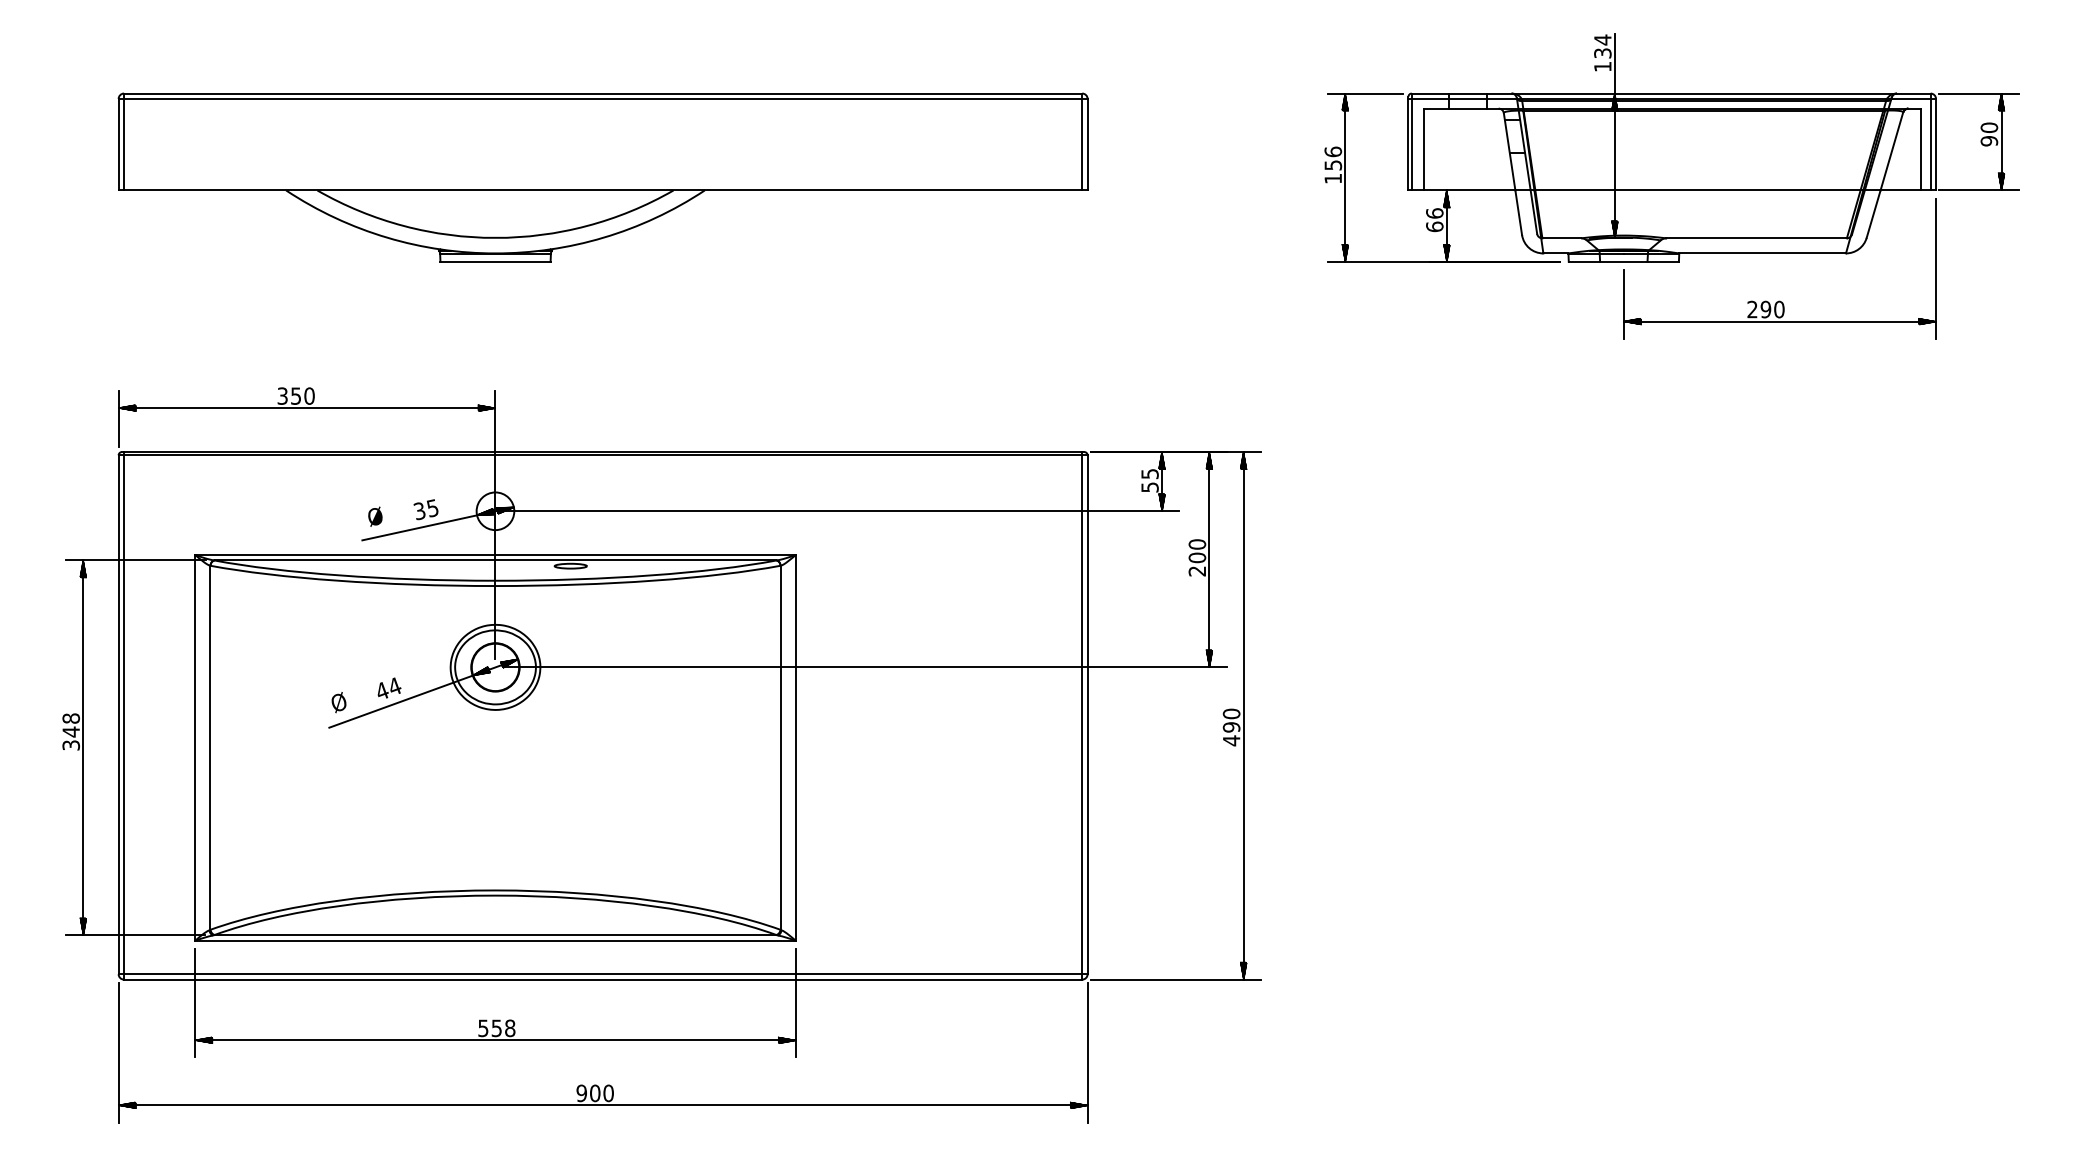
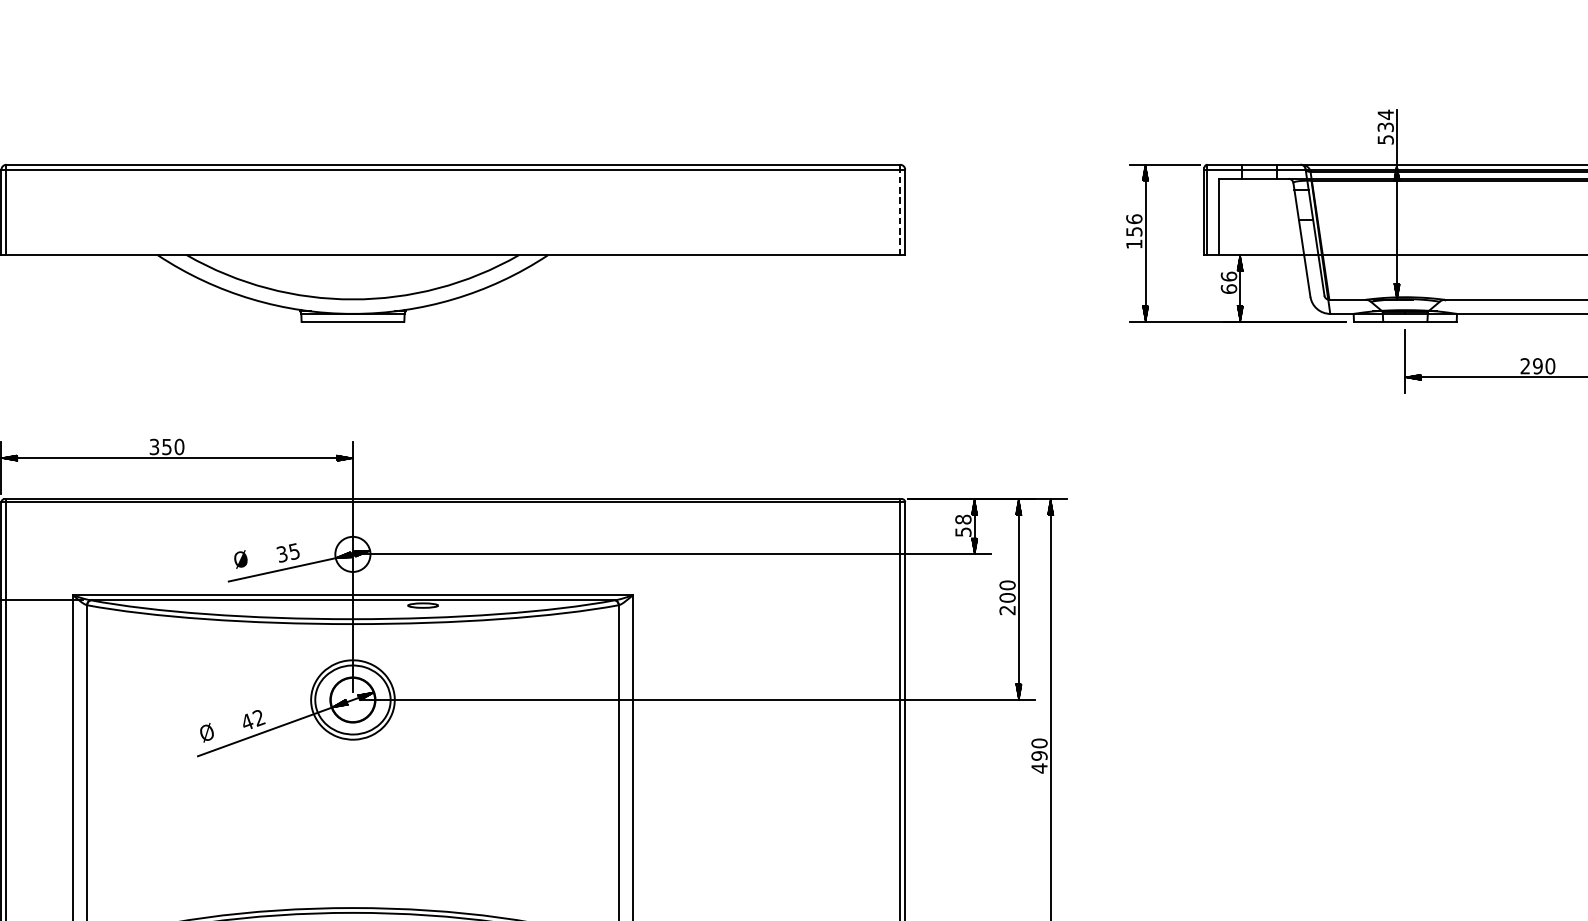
text: (1602, 66) -> (1385, 139), 134 -> 534
line: (1082, 144) -> (900, 212), solid -> dashed
text: (1149, 473) -> (962, 519), 55 -> 58
text: (394, 686) -> (258, 717), 44 -> 42

